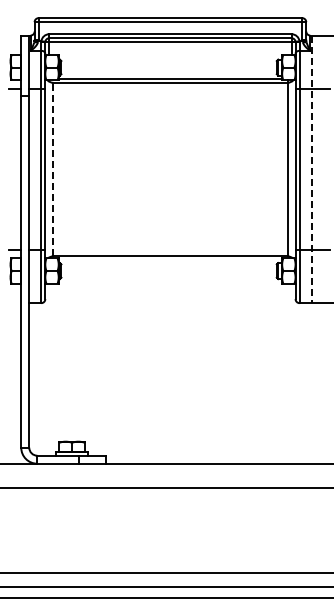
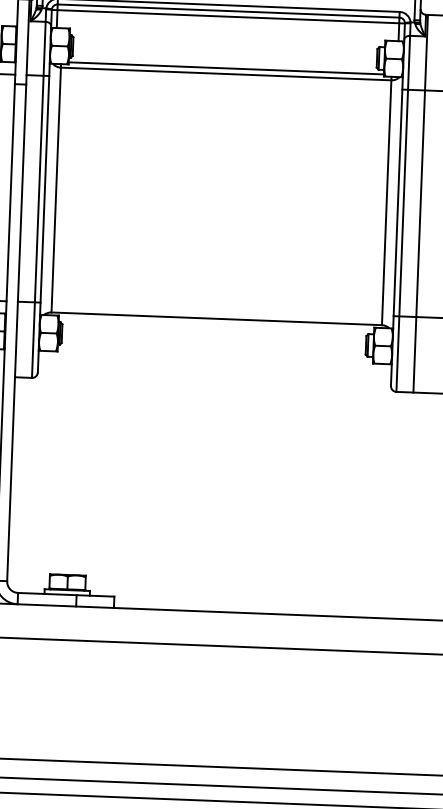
line: (53, 168) -> (56, 188), dashed -> solid
line: (311, 169) -> (420, 203), dashed -> solid

